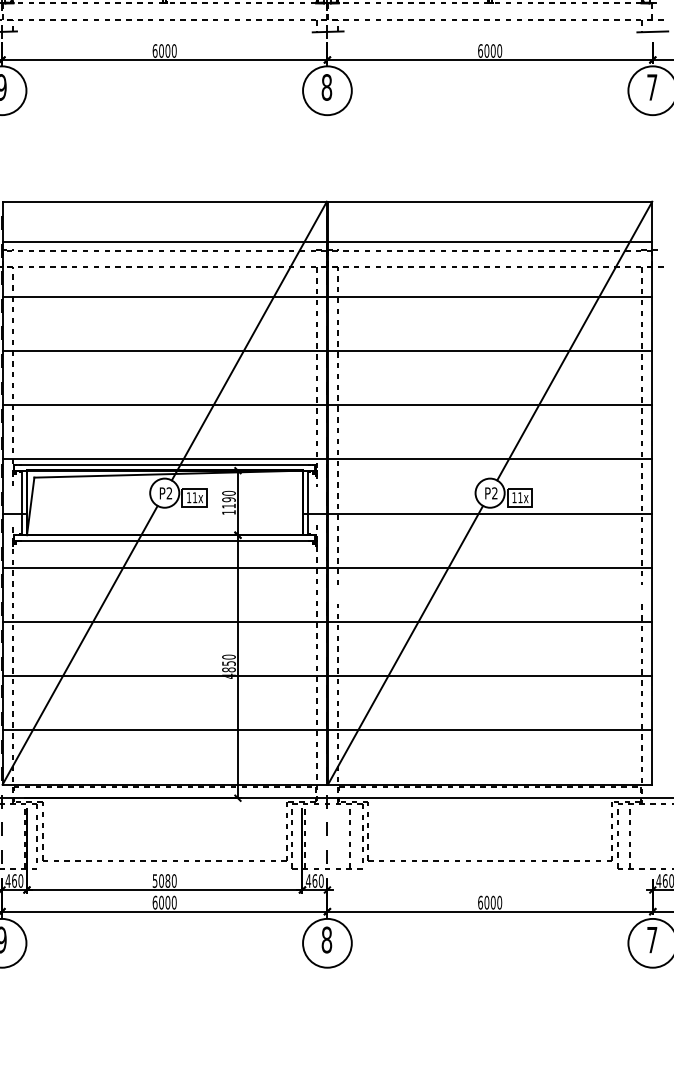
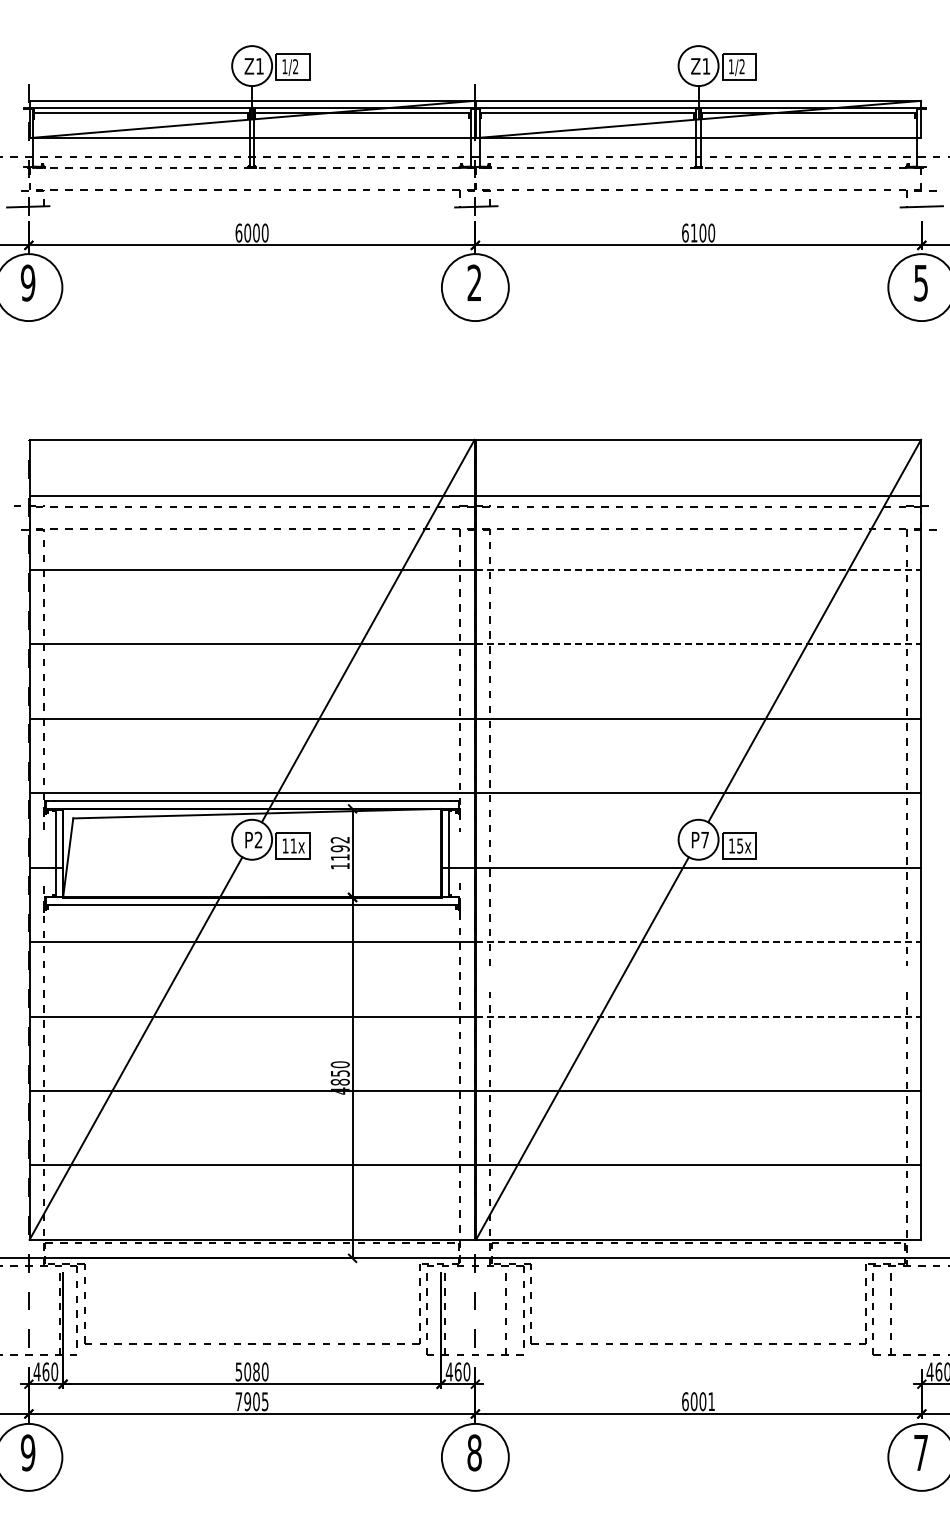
text: (486, 50) -> (693, 232), 6000 -> 6100
text: (326, 87) -> (474, 282), 8 -> 2
text: (651, 87) -> (920, 283), 7 -> 5
line: (490, 296) -> (699, 570), solid -> dashed
line: (490, 350) -> (699, 644), solid -> dashed
text: (228, 492) -> (339, 839), 1190 -> 1192
text: (494, 492) -> (704, 839), P2 -> P7
text: (520, 497) -> (740, 845), 11x -> 15x
line: (490, 568) -> (699, 942), solid -> dashed
line: (490, 621) -> (699, 1016), solid -> dashed
text: (164, 902) -> (251, 1401), 6000 -> 7905
text: (499, 902) -> (711, 1401), 6000 -> 6001

